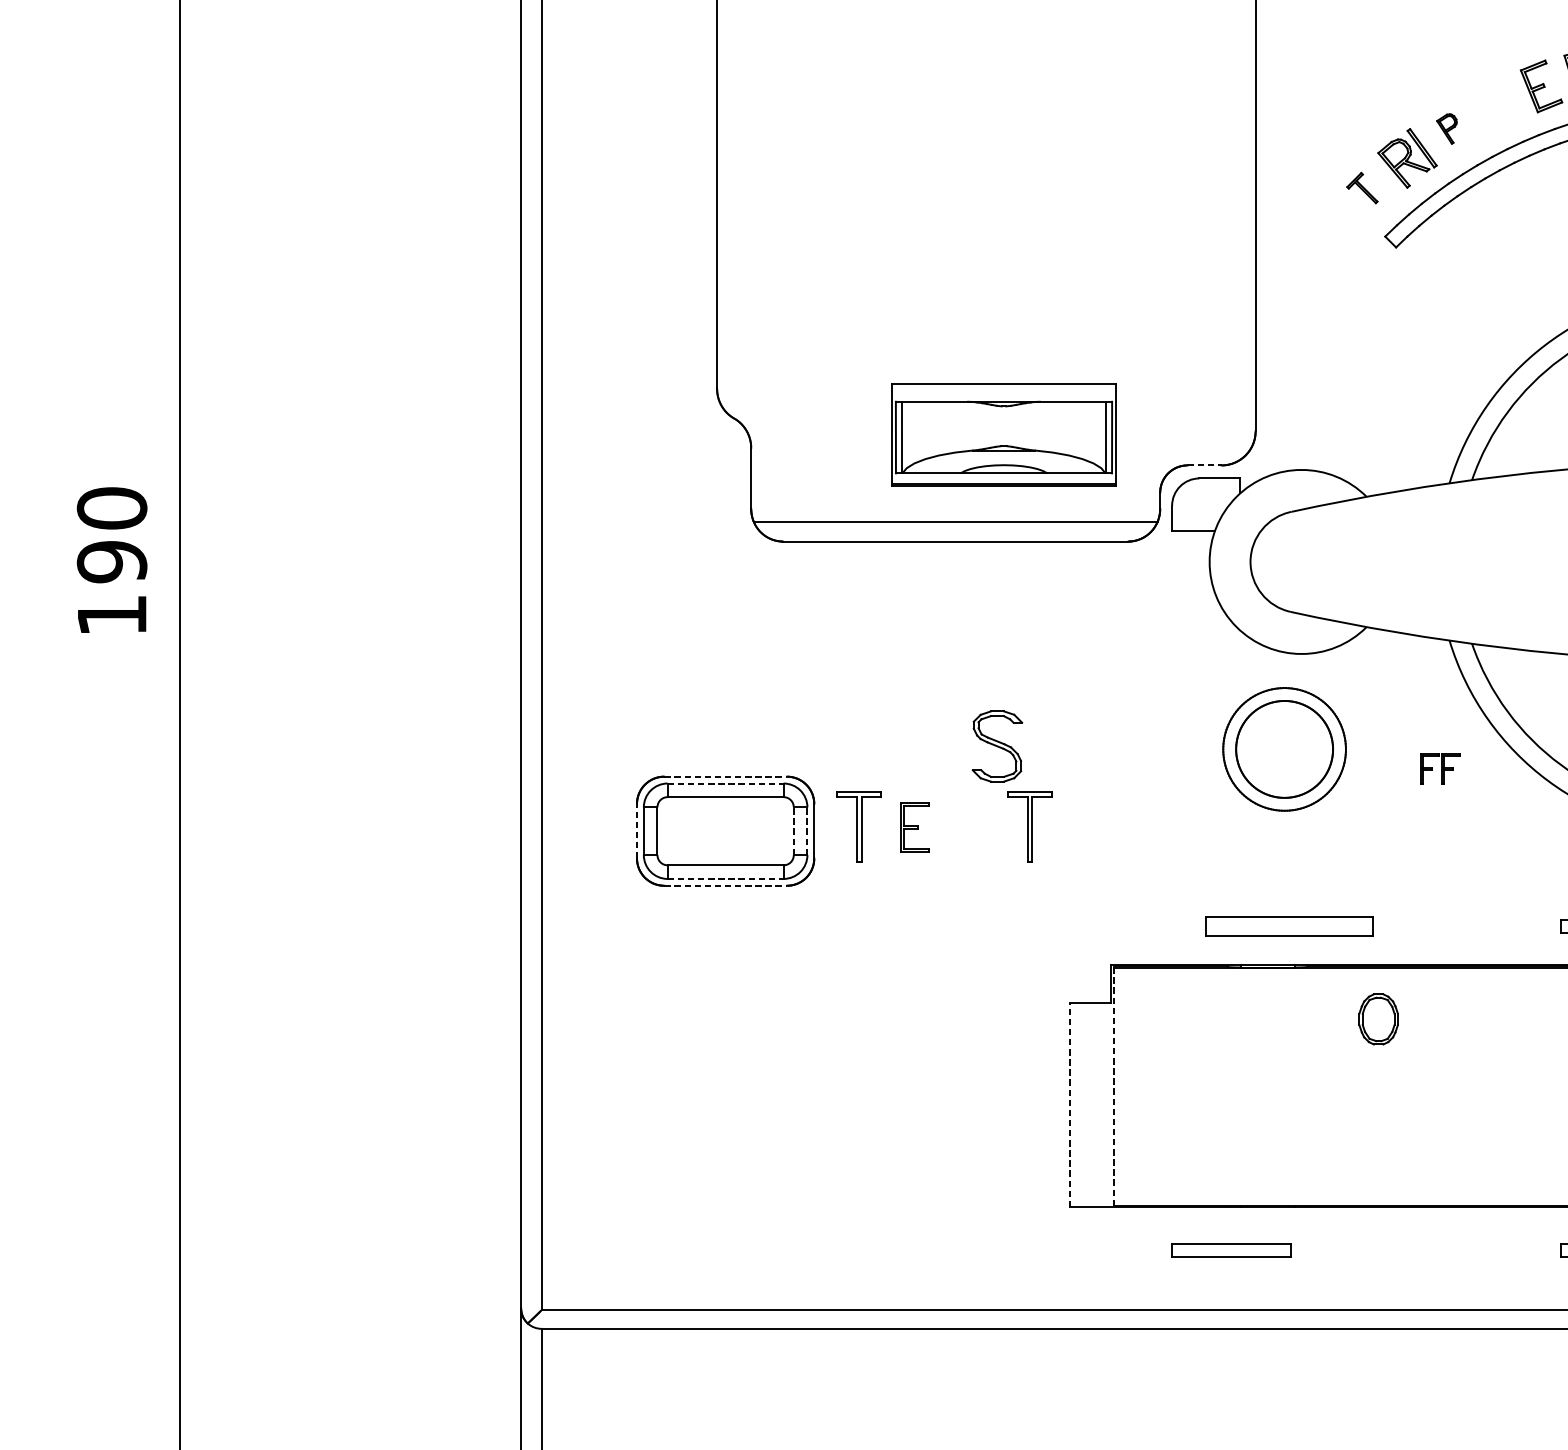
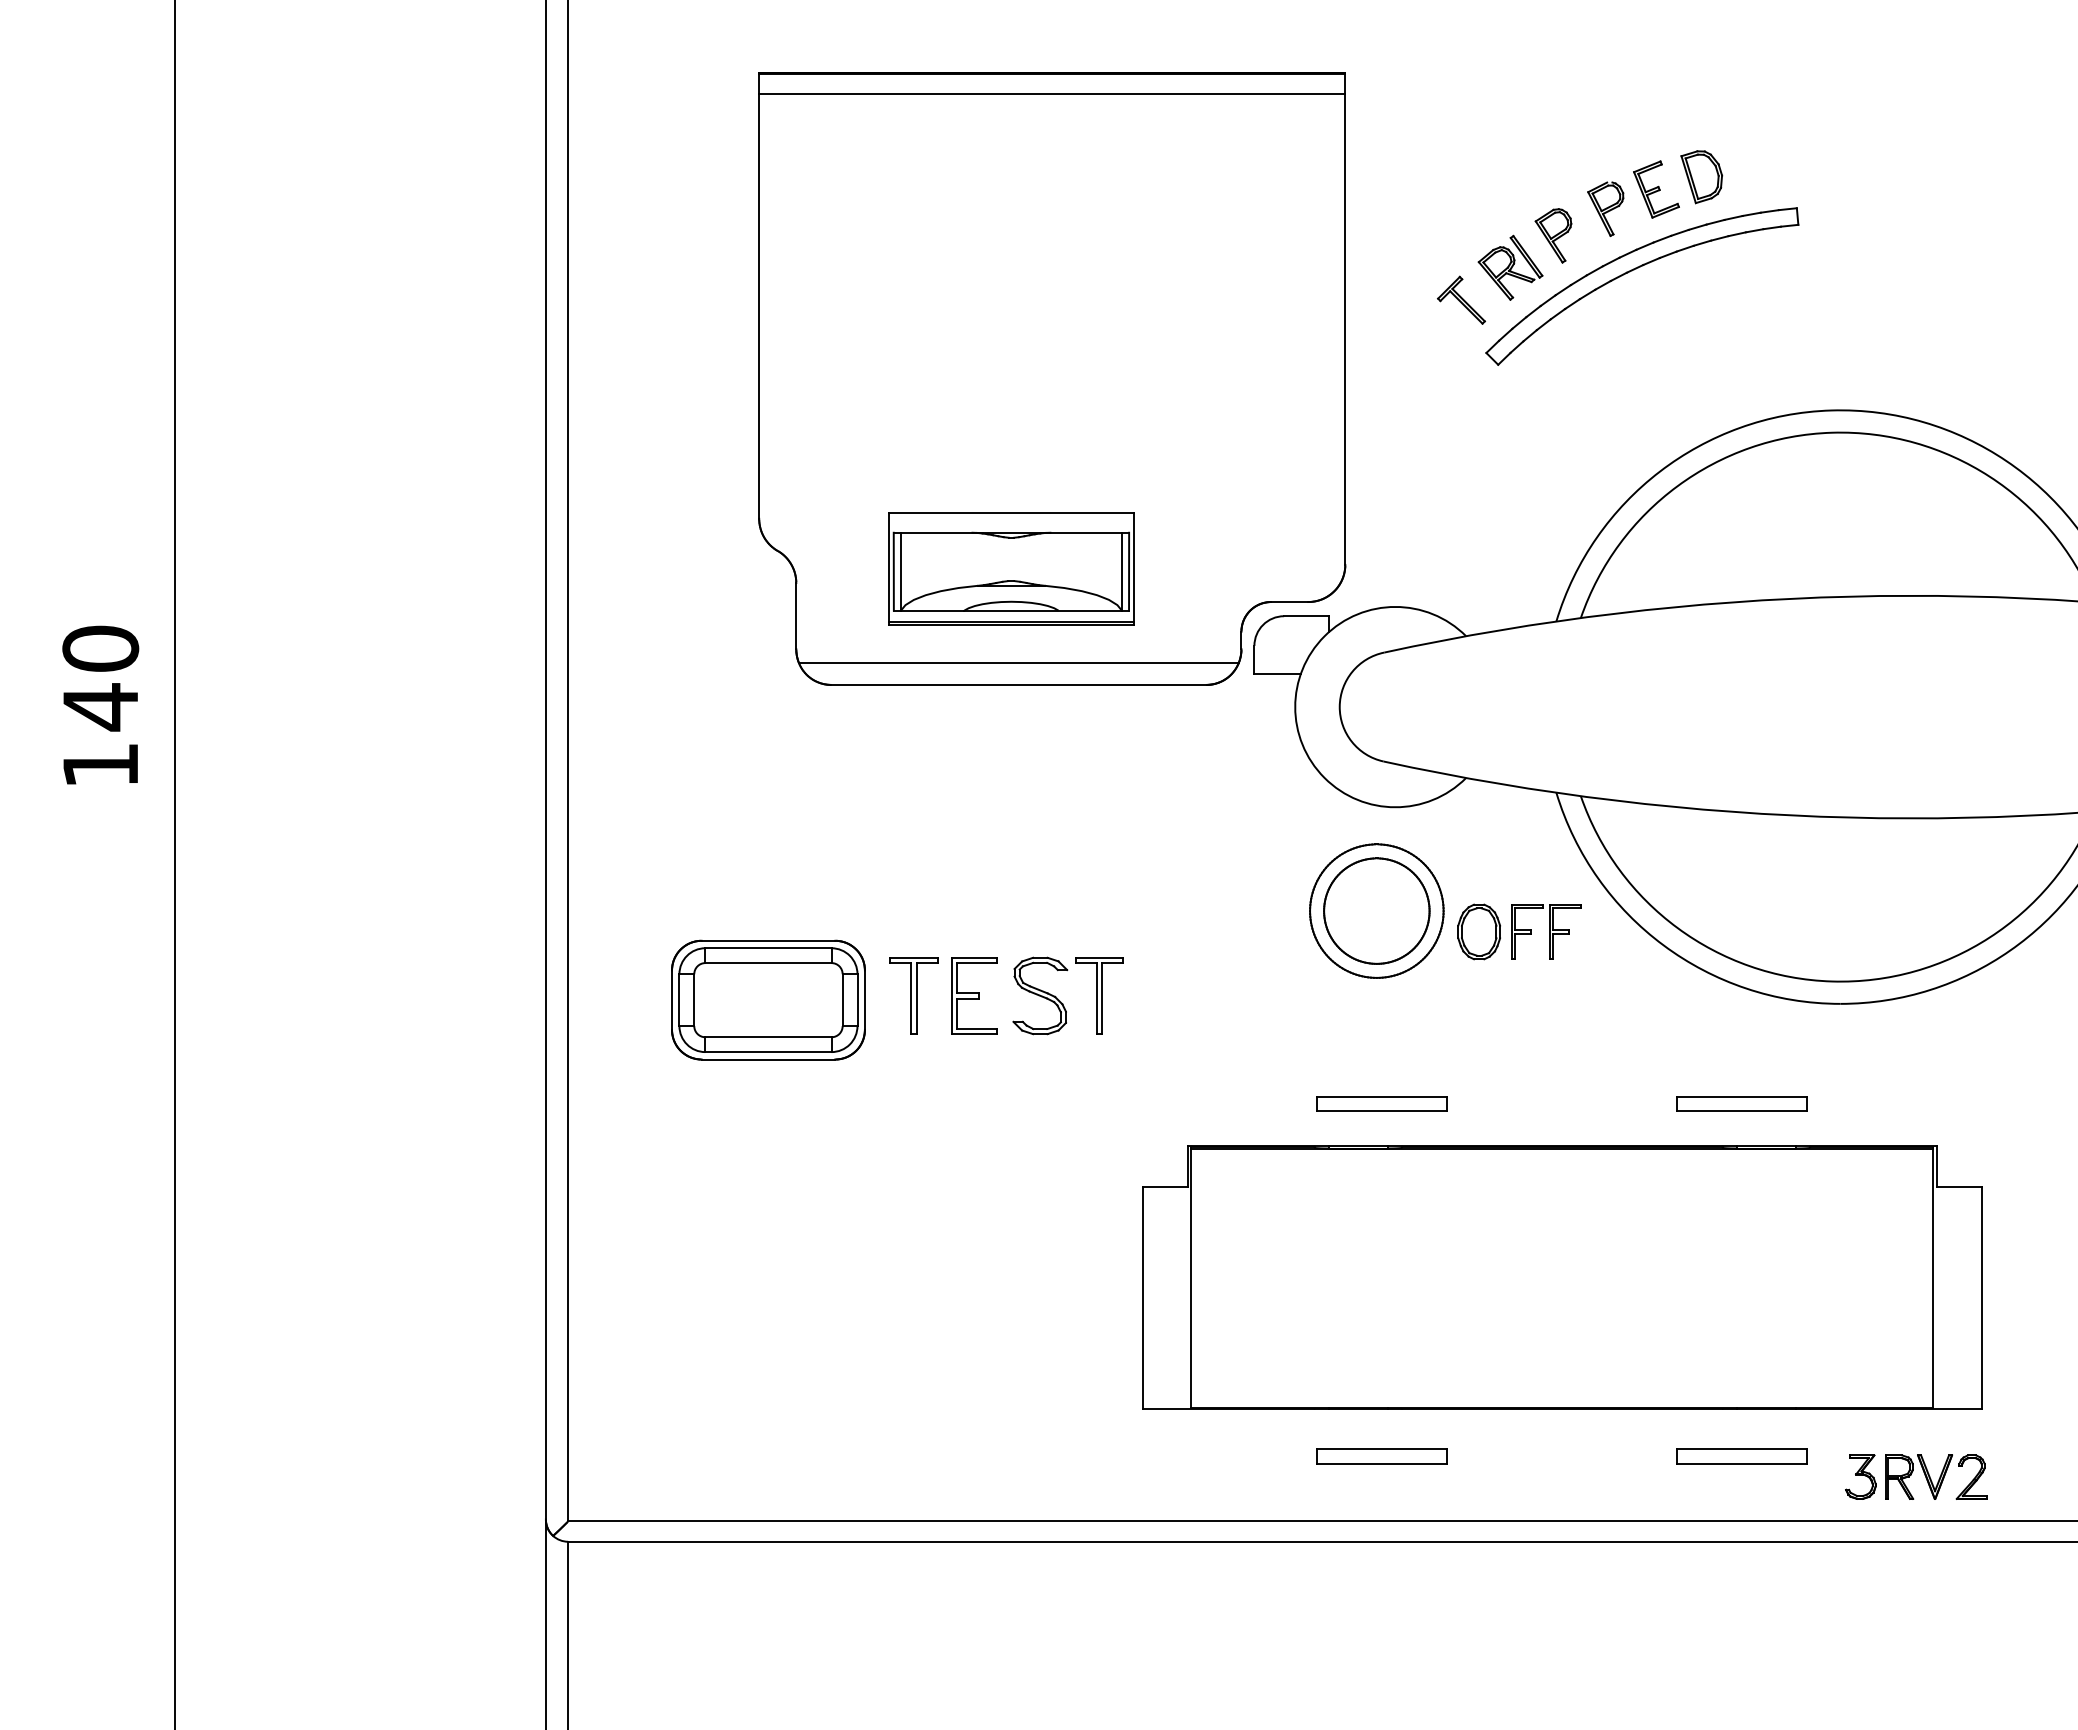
part: (1494, 103) -> (1605, 208), added
part: (1446, 128) -> (1553, 235), size x1.67
part: (1362, 187) -> (1461, 299), size x1.43
part: (1004, 434) -> (1011, 568), moved
line: (1204, 465) -> (1289, 602), dashed -> solid
text: (111, 562) -> (100, 707), 190 -> 140
part: (997, 746) -> (1040, 995), moved
part: (1440, 768) -> (1546, 931), size x1.67
line: (725, 776) -> (768, 940), dashed -> solid
line: (725, 783) -> (768, 948), dashed -> solid
part: (914, 826) -> (974, 995), size x1.43
line: (637, 831) -> (672, 1000), dashed -> solid
line: (793, 831) -> (842, 1000), dashed -> solid
line: (807, 831) -> (857, 1000), dashed -> solid
line: (725, 879) -> (768, 1052), dashed -> solid
line: (725, 885) -> (768, 1059), dashed -> solid
part: (1288, 926) -> (1381, 1103), size x0.71
part: (1378, 1018) -> (1478, 931), moved
line: (1114, 1086) -> (1191, 1277), dashed -> solid
line: (1070, 1104) -> (1143, 1297), dashed -> solid
part: (1231, 1250) -> (1381, 1456), moved

